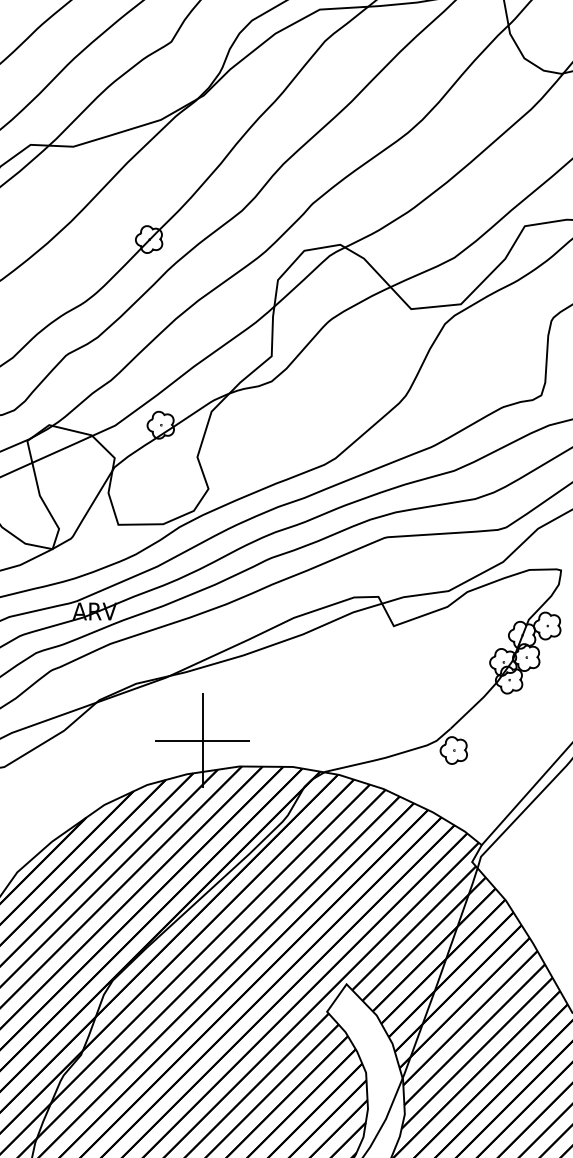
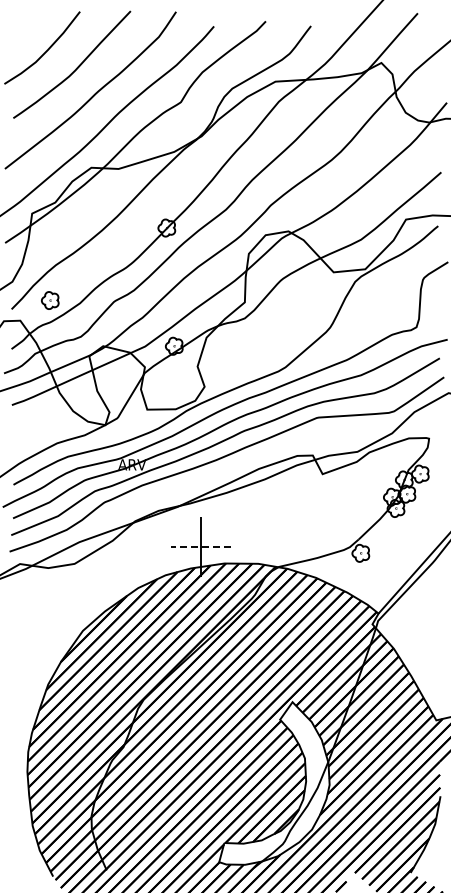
line: (202, 739) -> (200, 546), solid -> dashed

